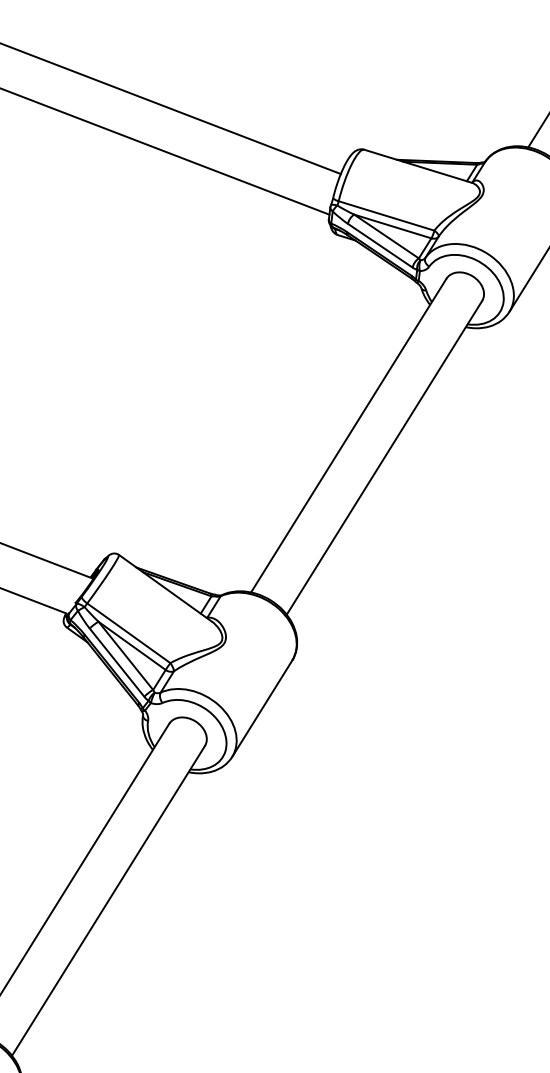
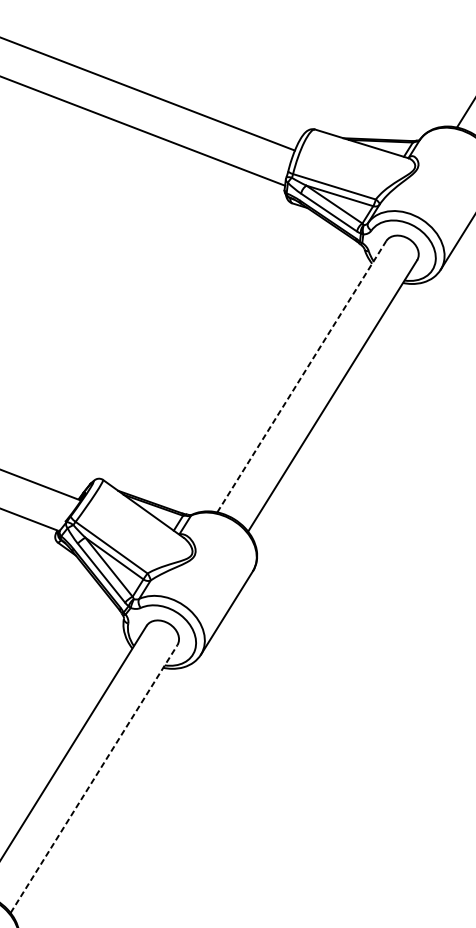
line: (348, 435) -> (301, 376), solid -> dashed
line: (108, 900) -> (94, 778), solid -> dashed

